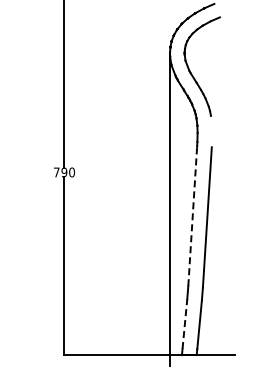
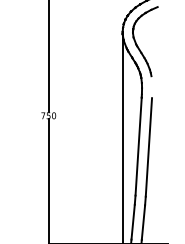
text: (64, 172) -> (48, 115), 790 -> 750
line: (192, 216) -> (138, 146), dashed -> solid
line: (184, 324) -> (132, 222), dashed -> solid

